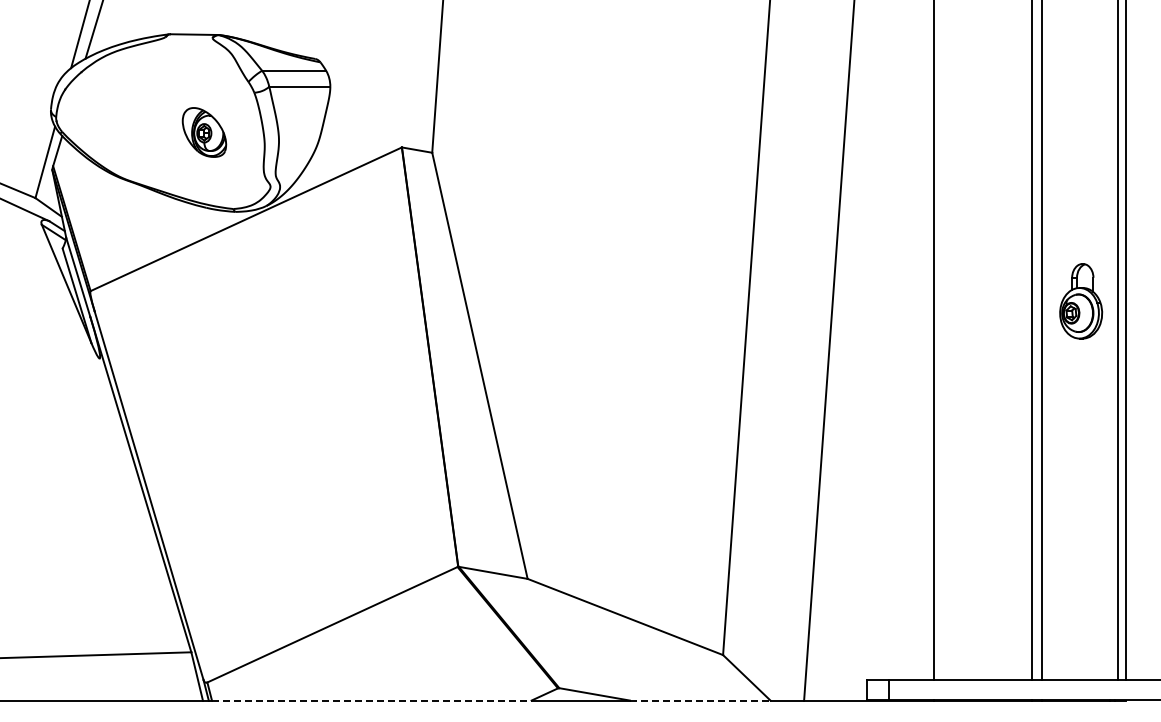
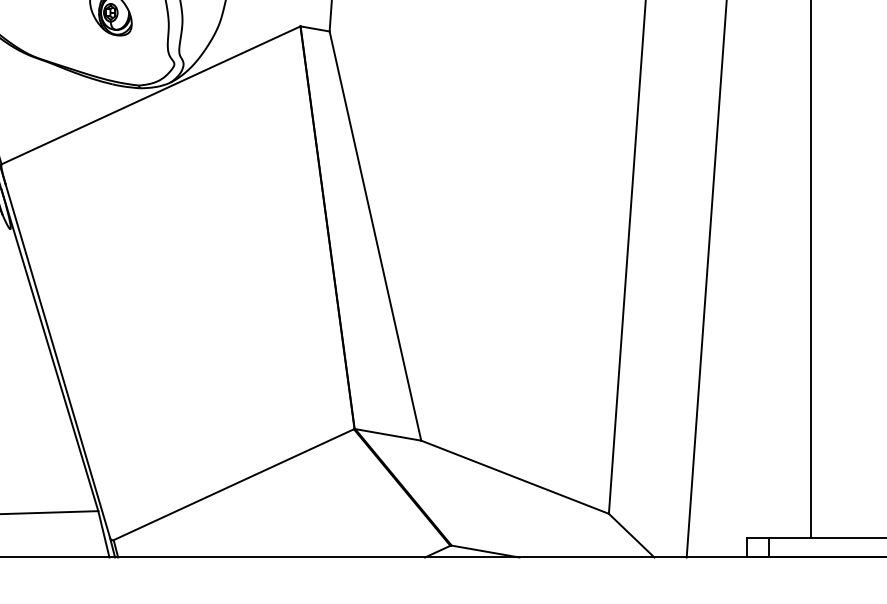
line: (371, 700) -> (271, 557), dashed -> solid
line: (700, 700) -> (587, 557), dashed -> solid

